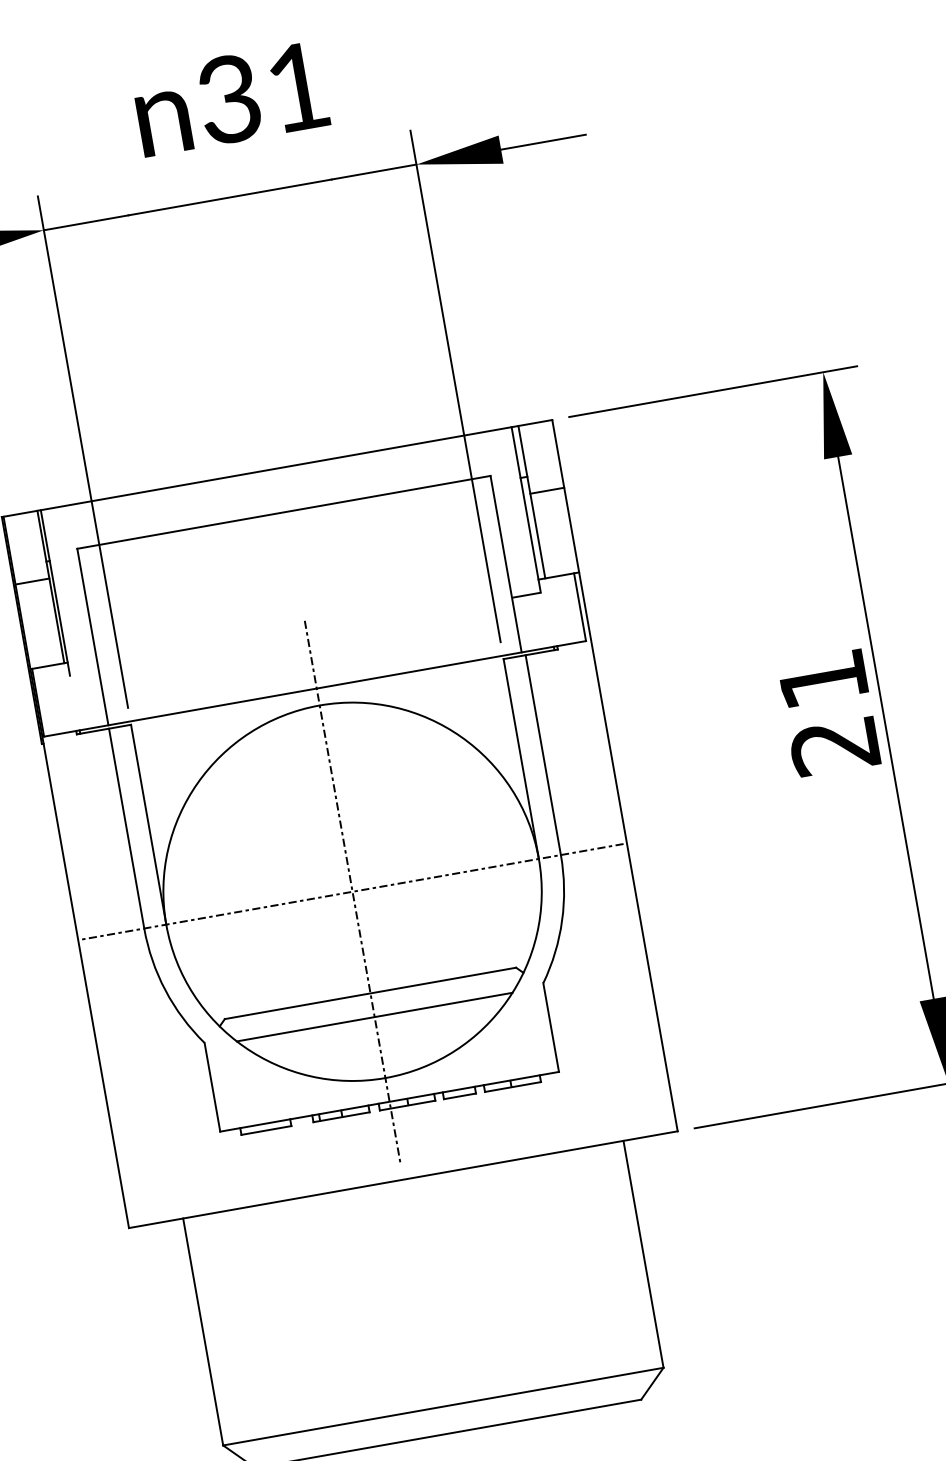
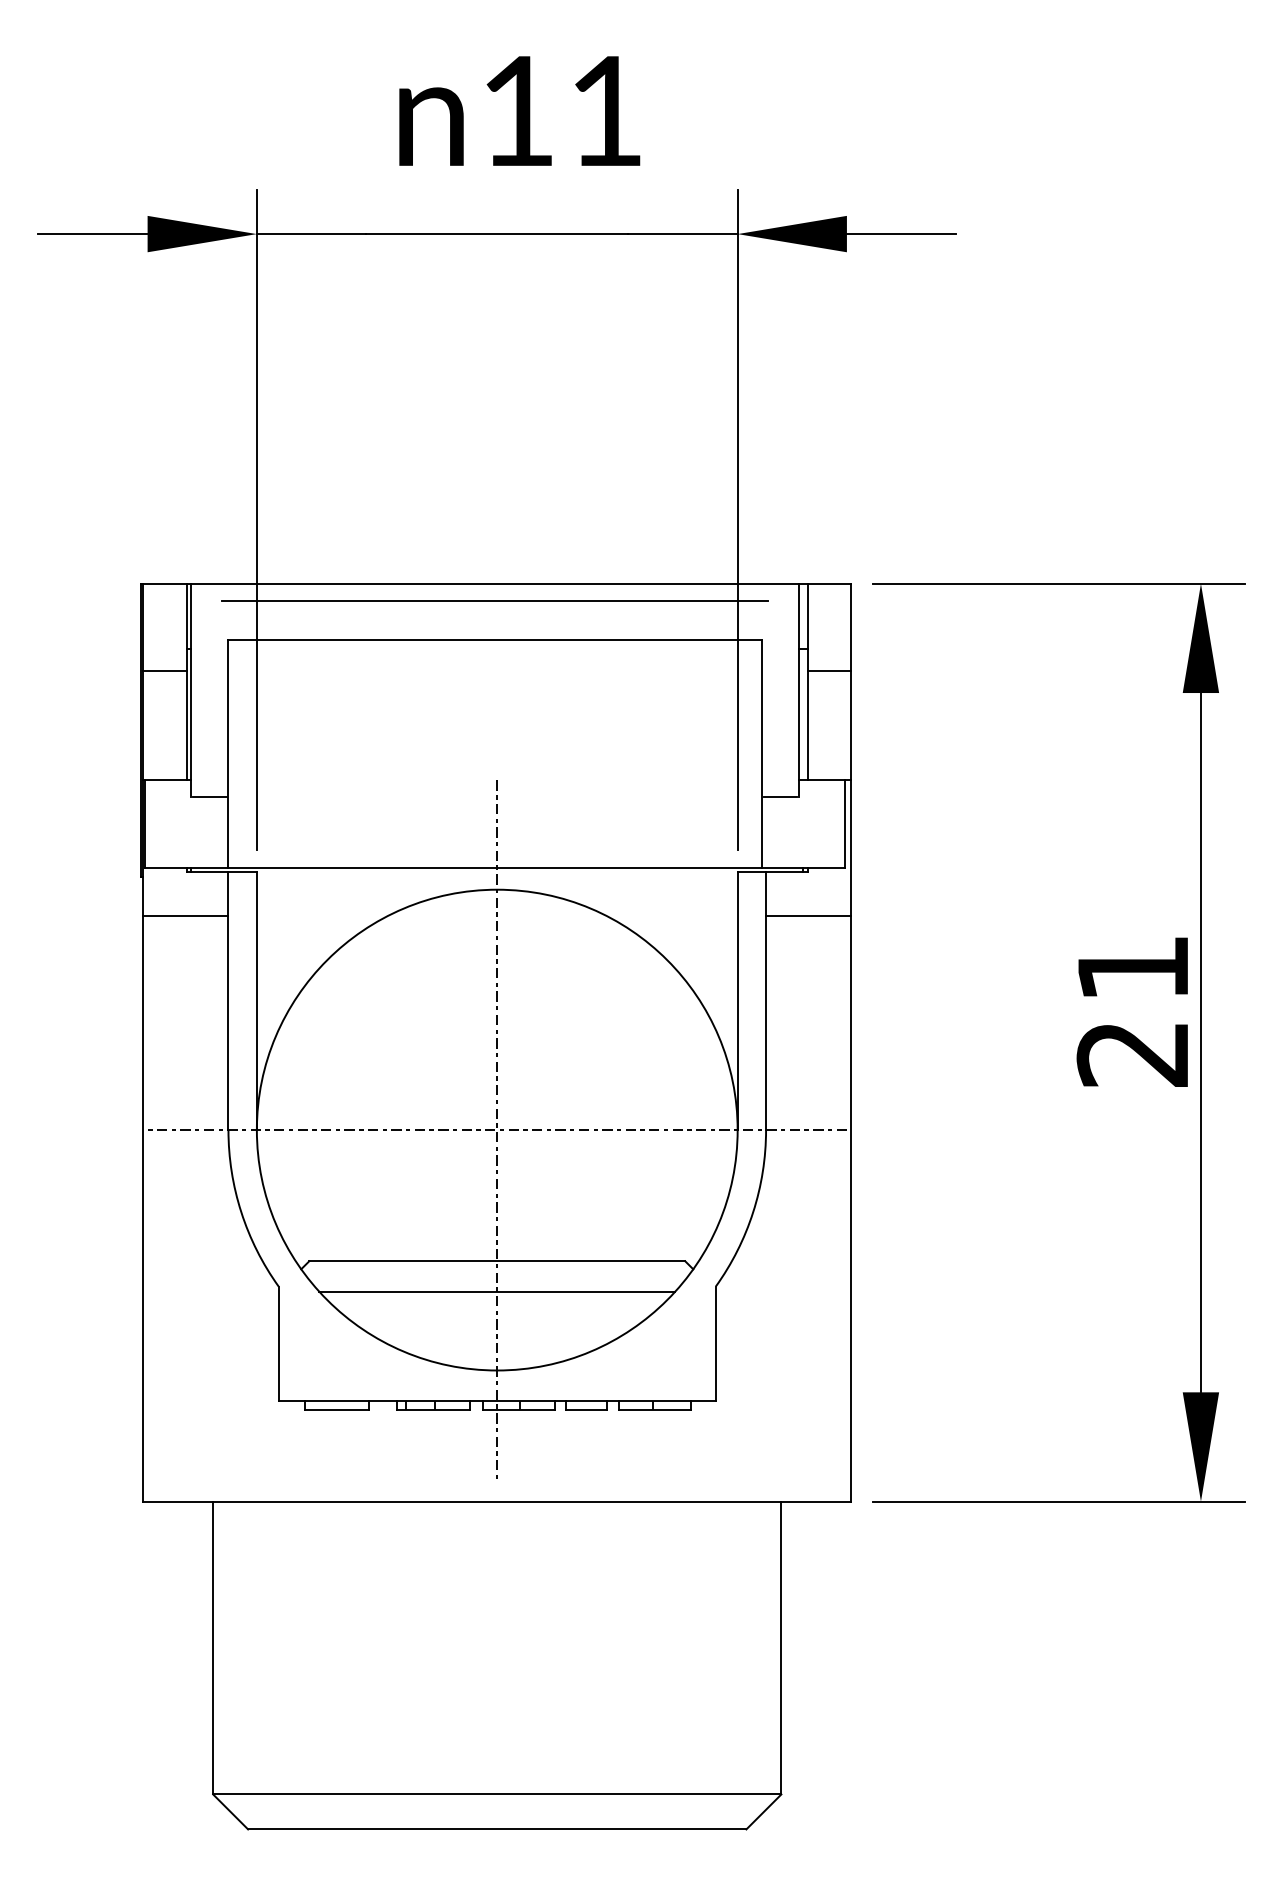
text: (228, 99) -> (516, 110), 31 -> 11
line: (278, 481) -> (494, 600), added
line: (84, 673) -> (209, 797), added
line: (564, 682) -> (808, 915), added
line: (81, 768) -> (185, 915), added

